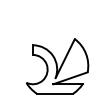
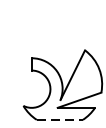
line: (55, 93) -> (60, 119), solid -> dashed

